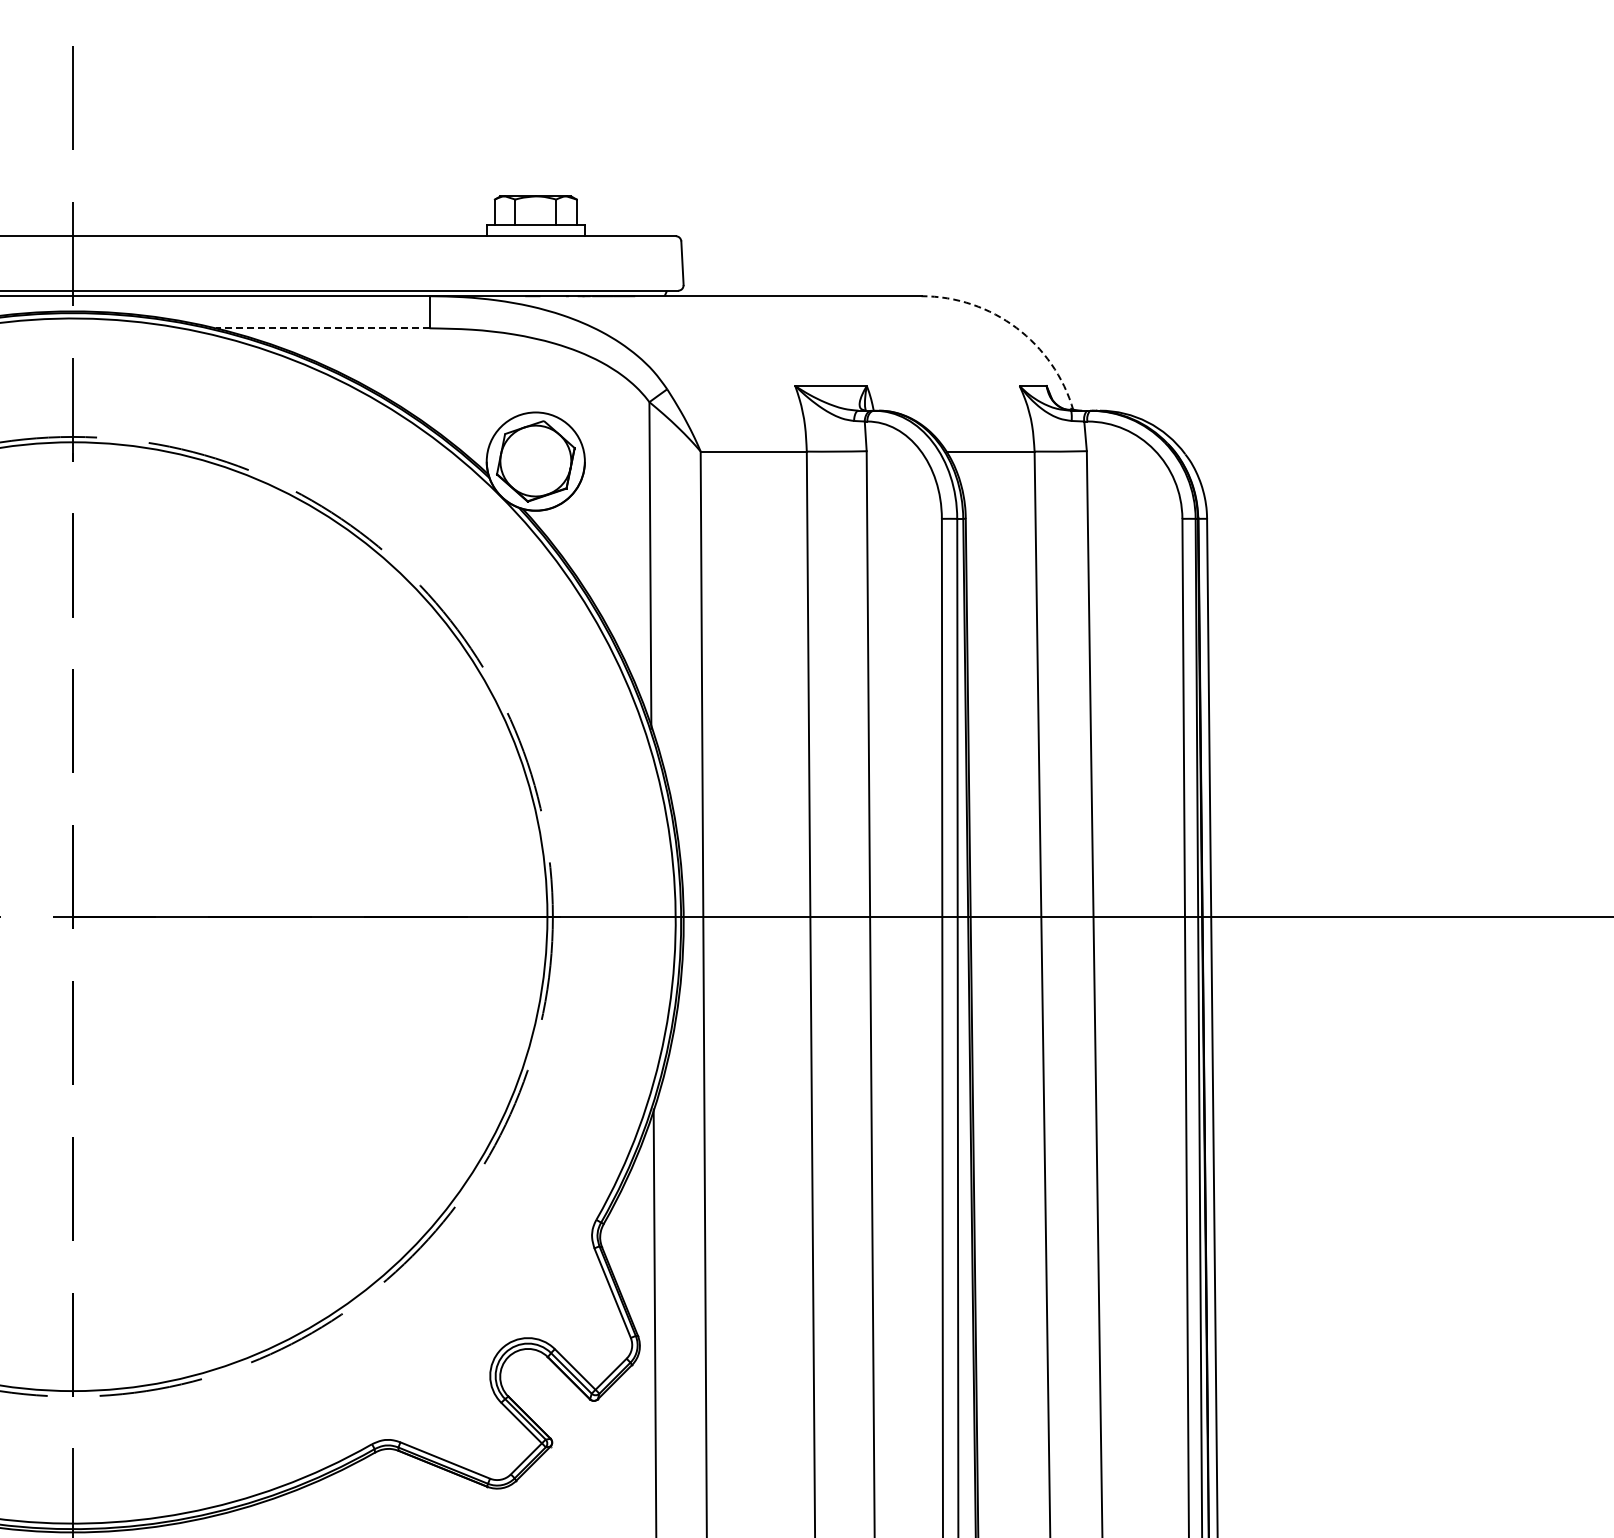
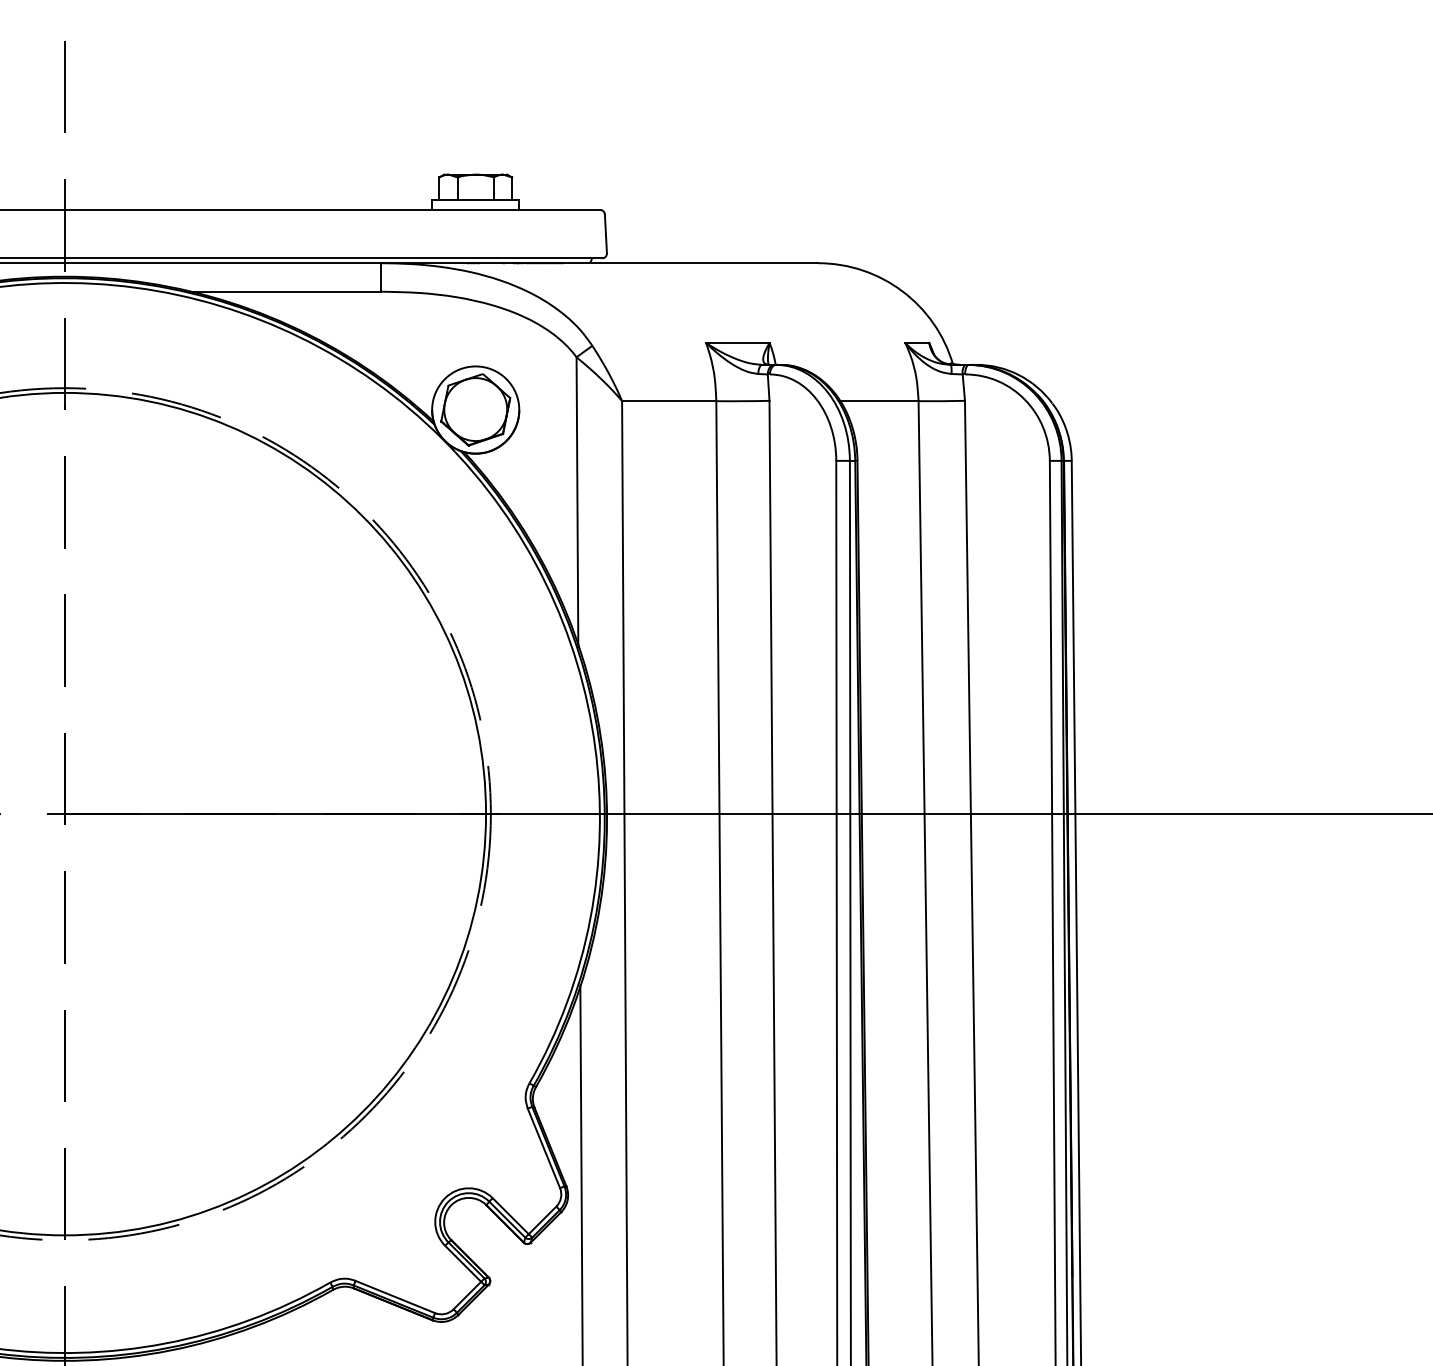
arc: (1016, 327) -> (902, 290), dashed -> solid
line: (322, 328) -> (286, 291), dashed -> solid

